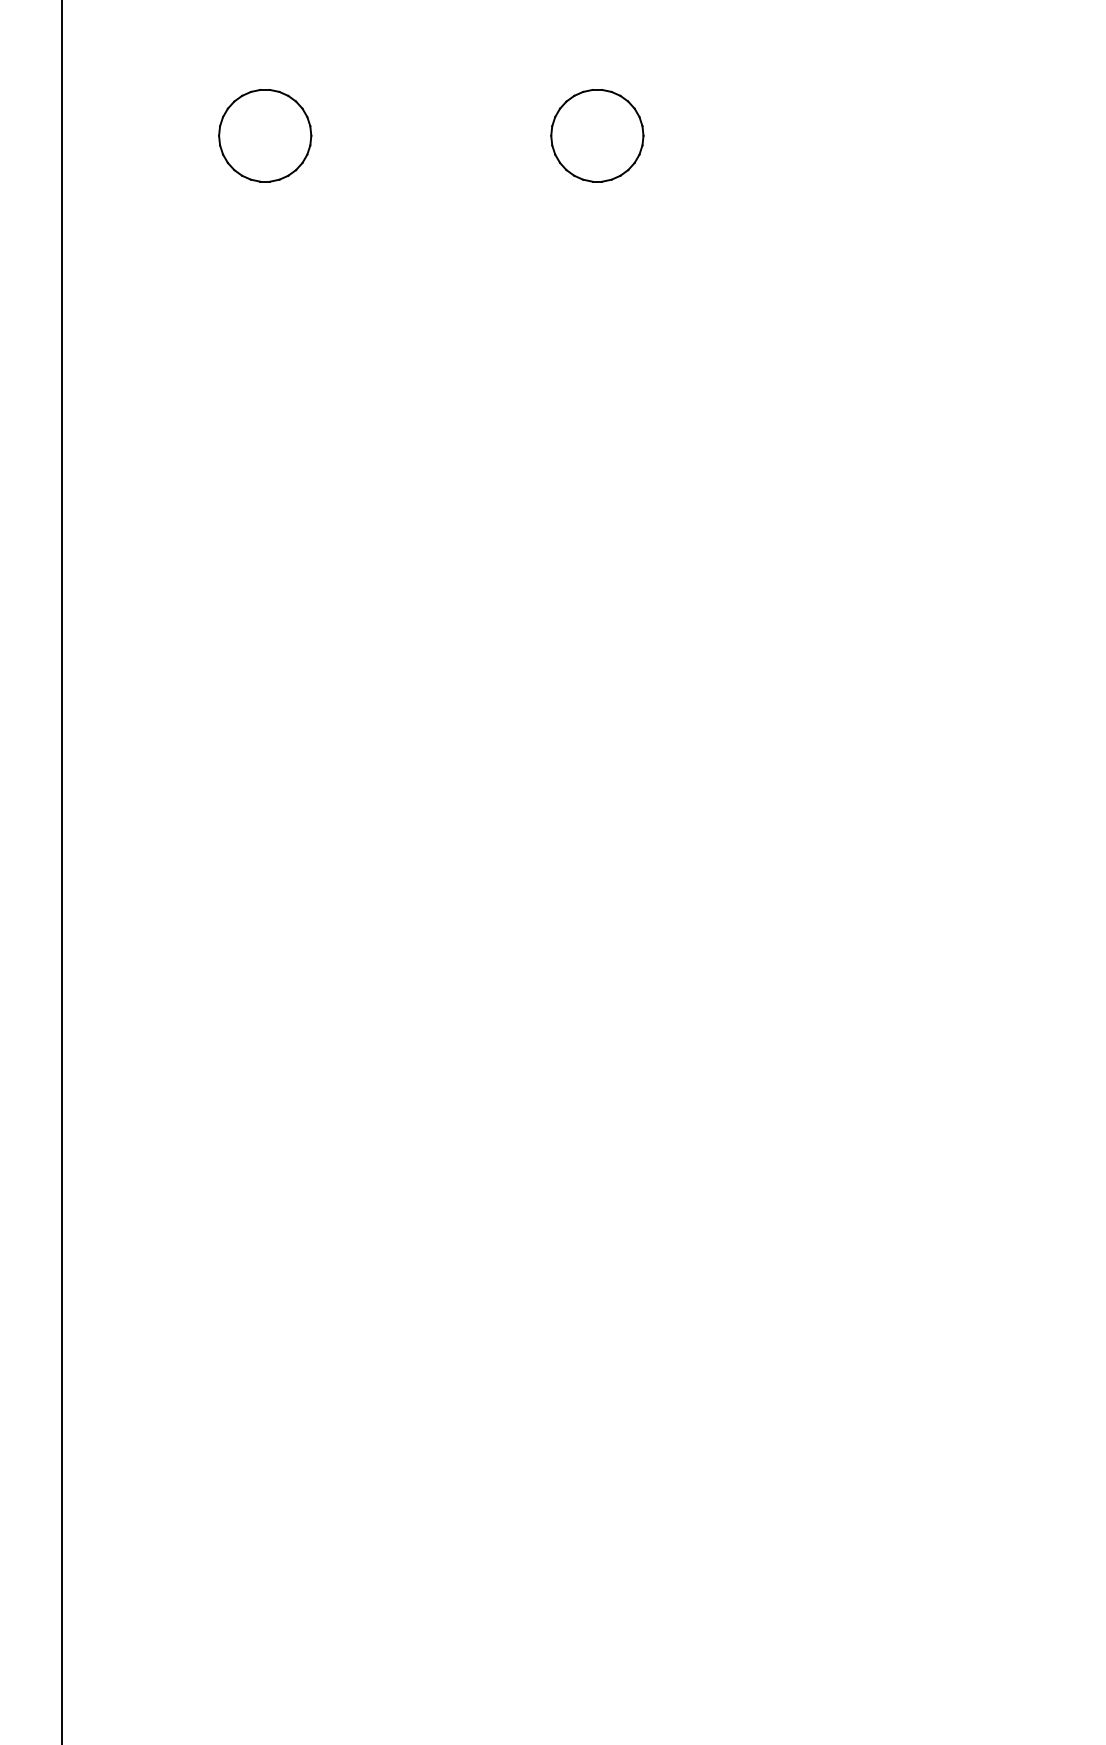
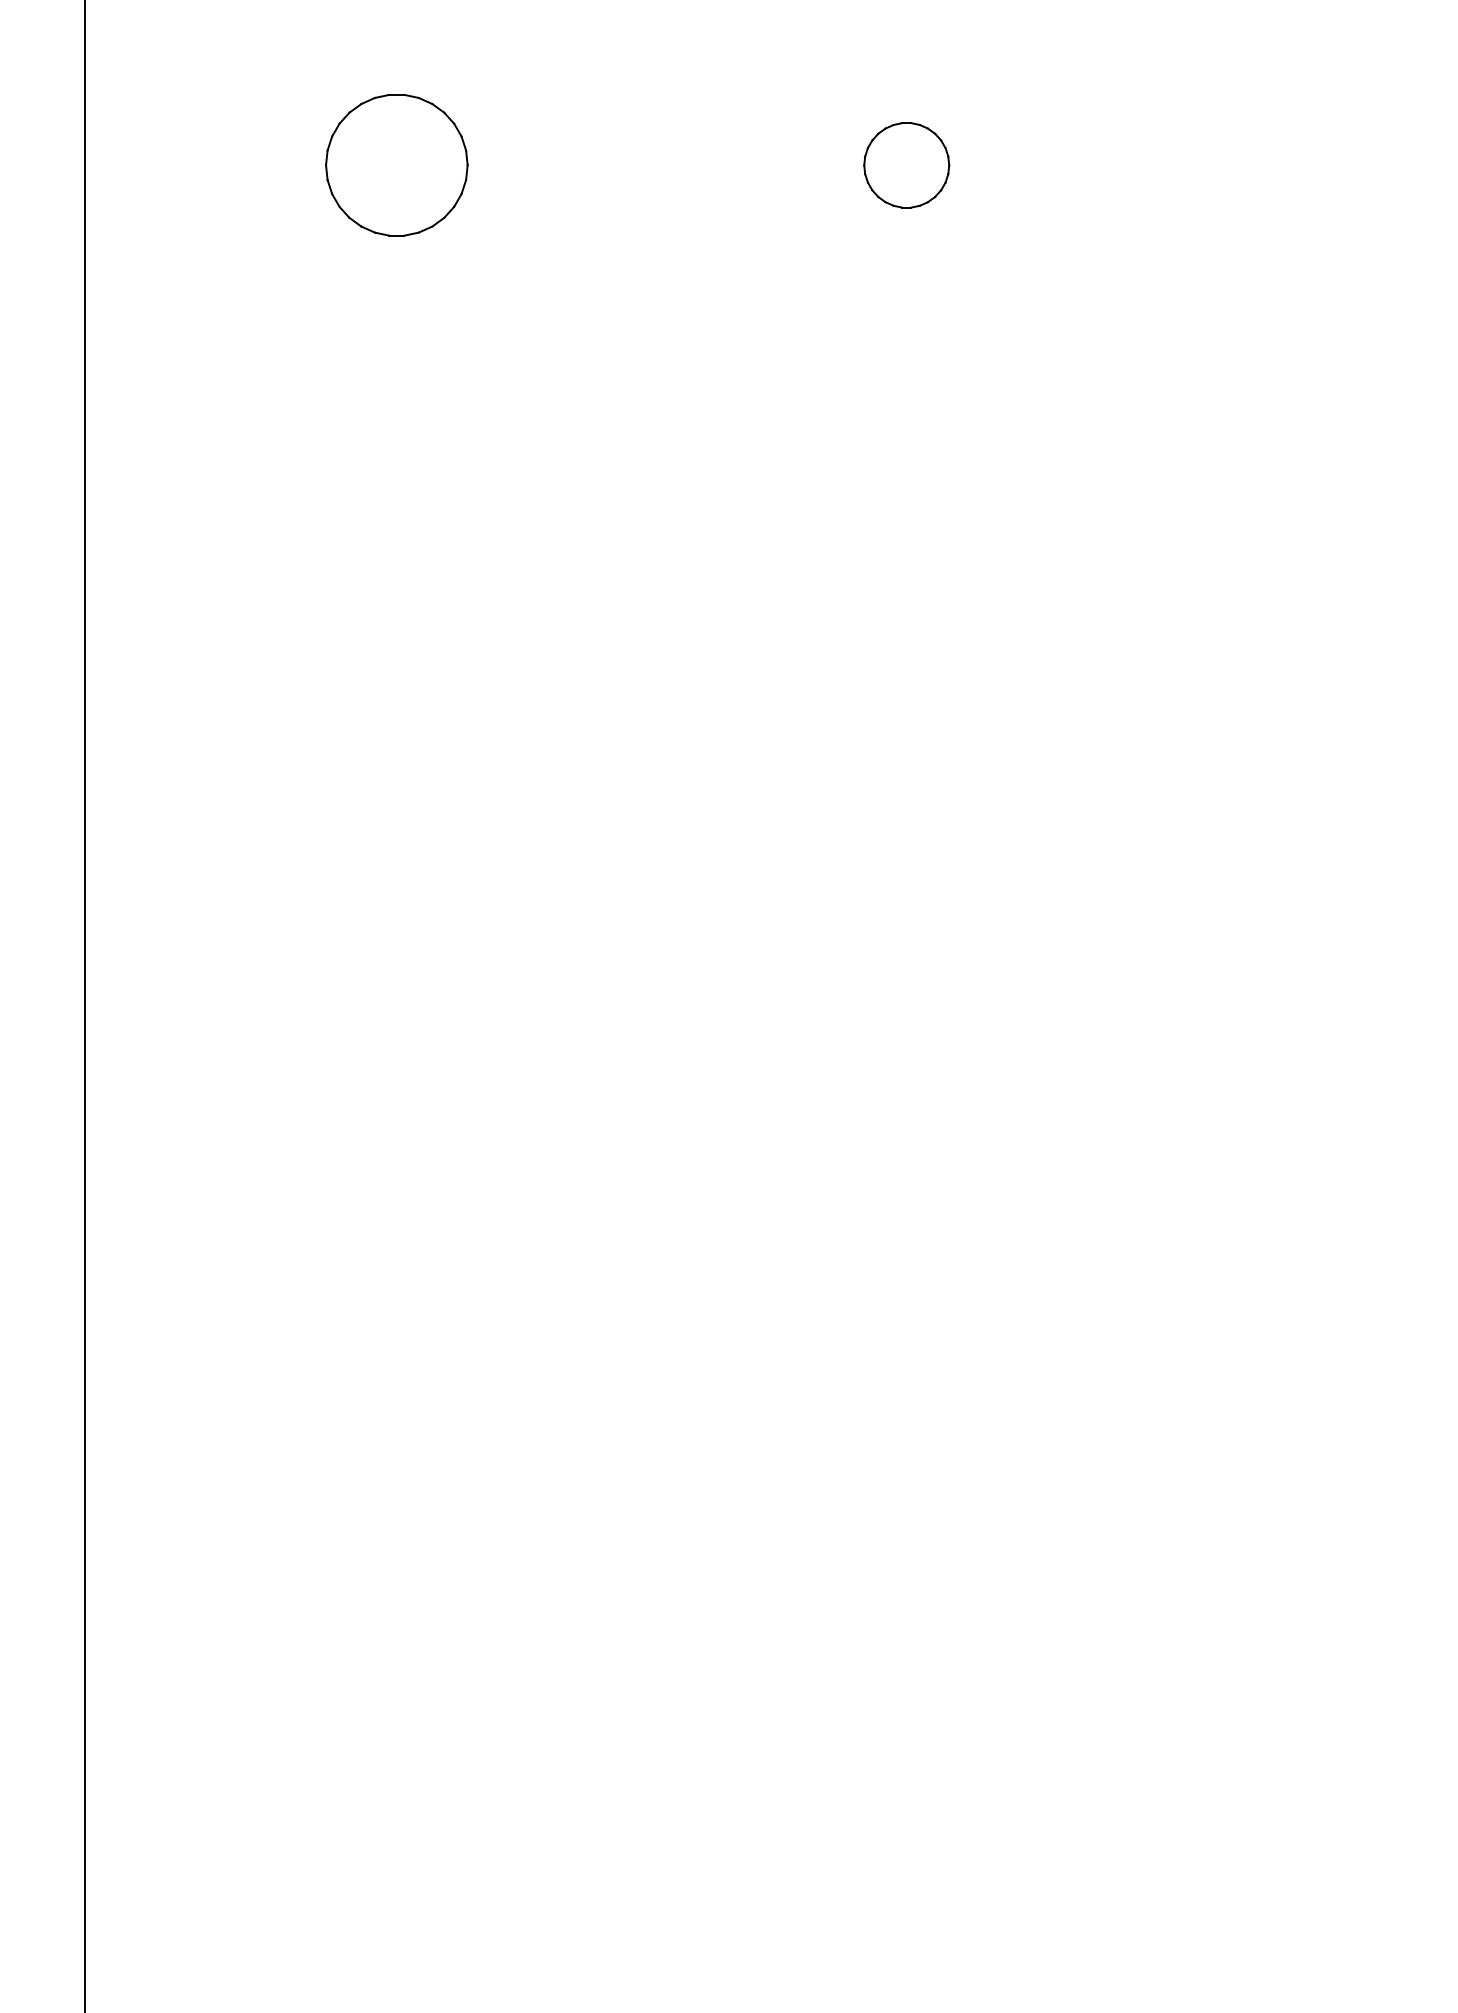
part: (597, 135) -> (906, 164), size x0.6

